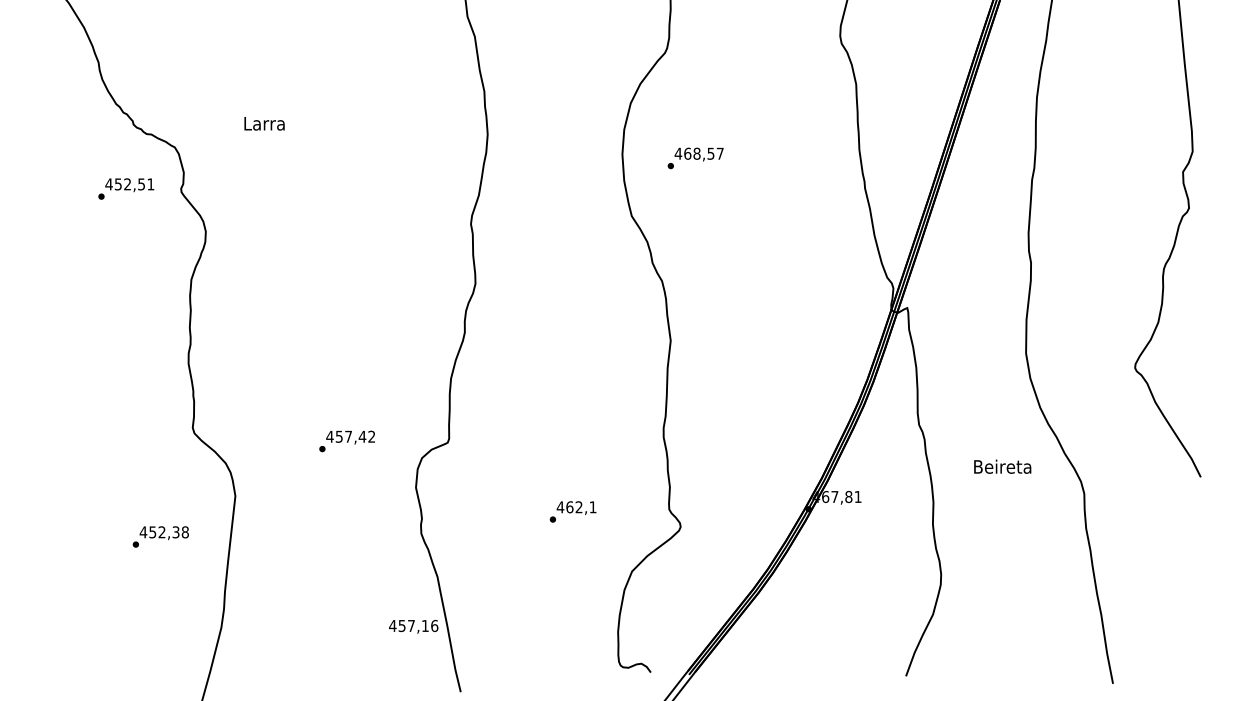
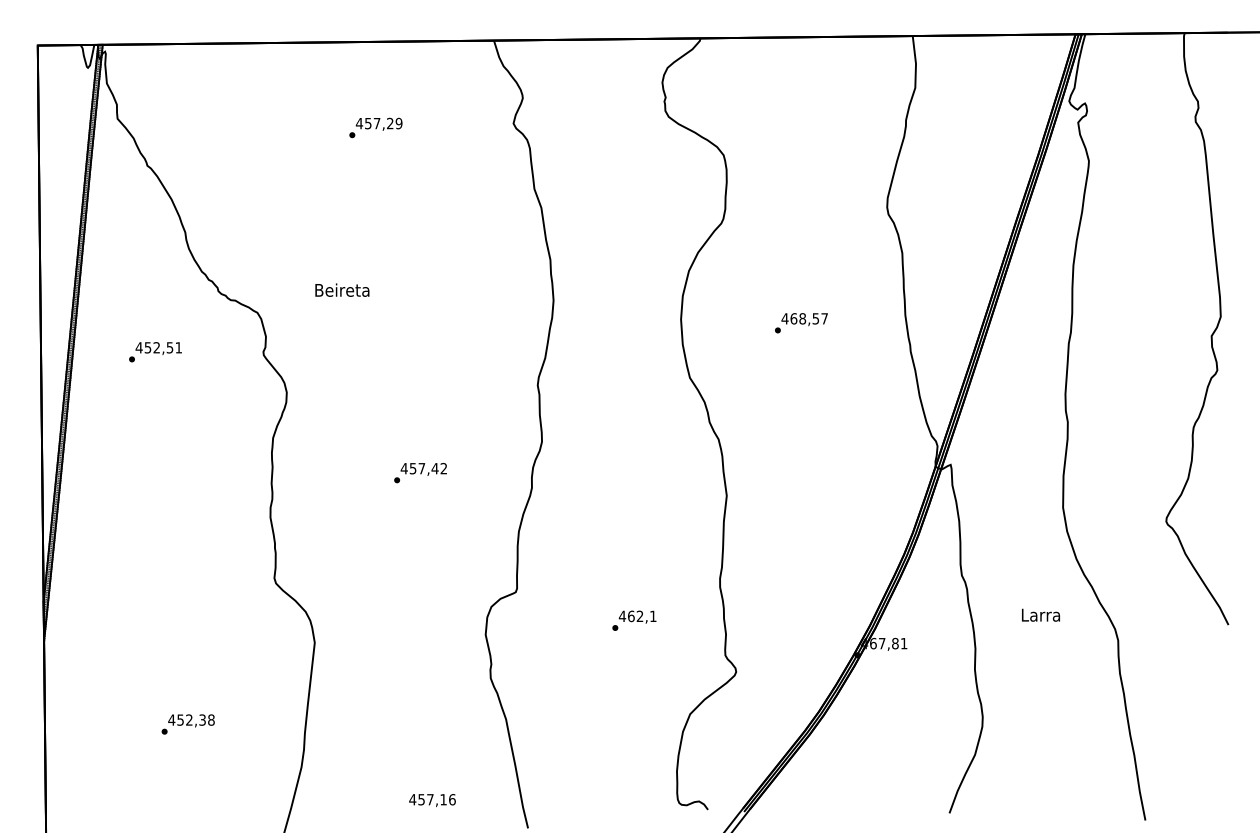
text: (264, 122) -> (342, 289), Larra -> Beireta
text: (695, 158) -> (801, 323), moved
text: (126, 189) -> (155, 352), moved
text: (347, 441) -> (420, 473), moved
text: (1002, 466) -> (1040, 614), Beireta -> Larra
text: (573, 511) -> (634, 620), moved
text: (160, 536) -> (187, 724), moved
text: (413, 626) -> (432, 800), moved

